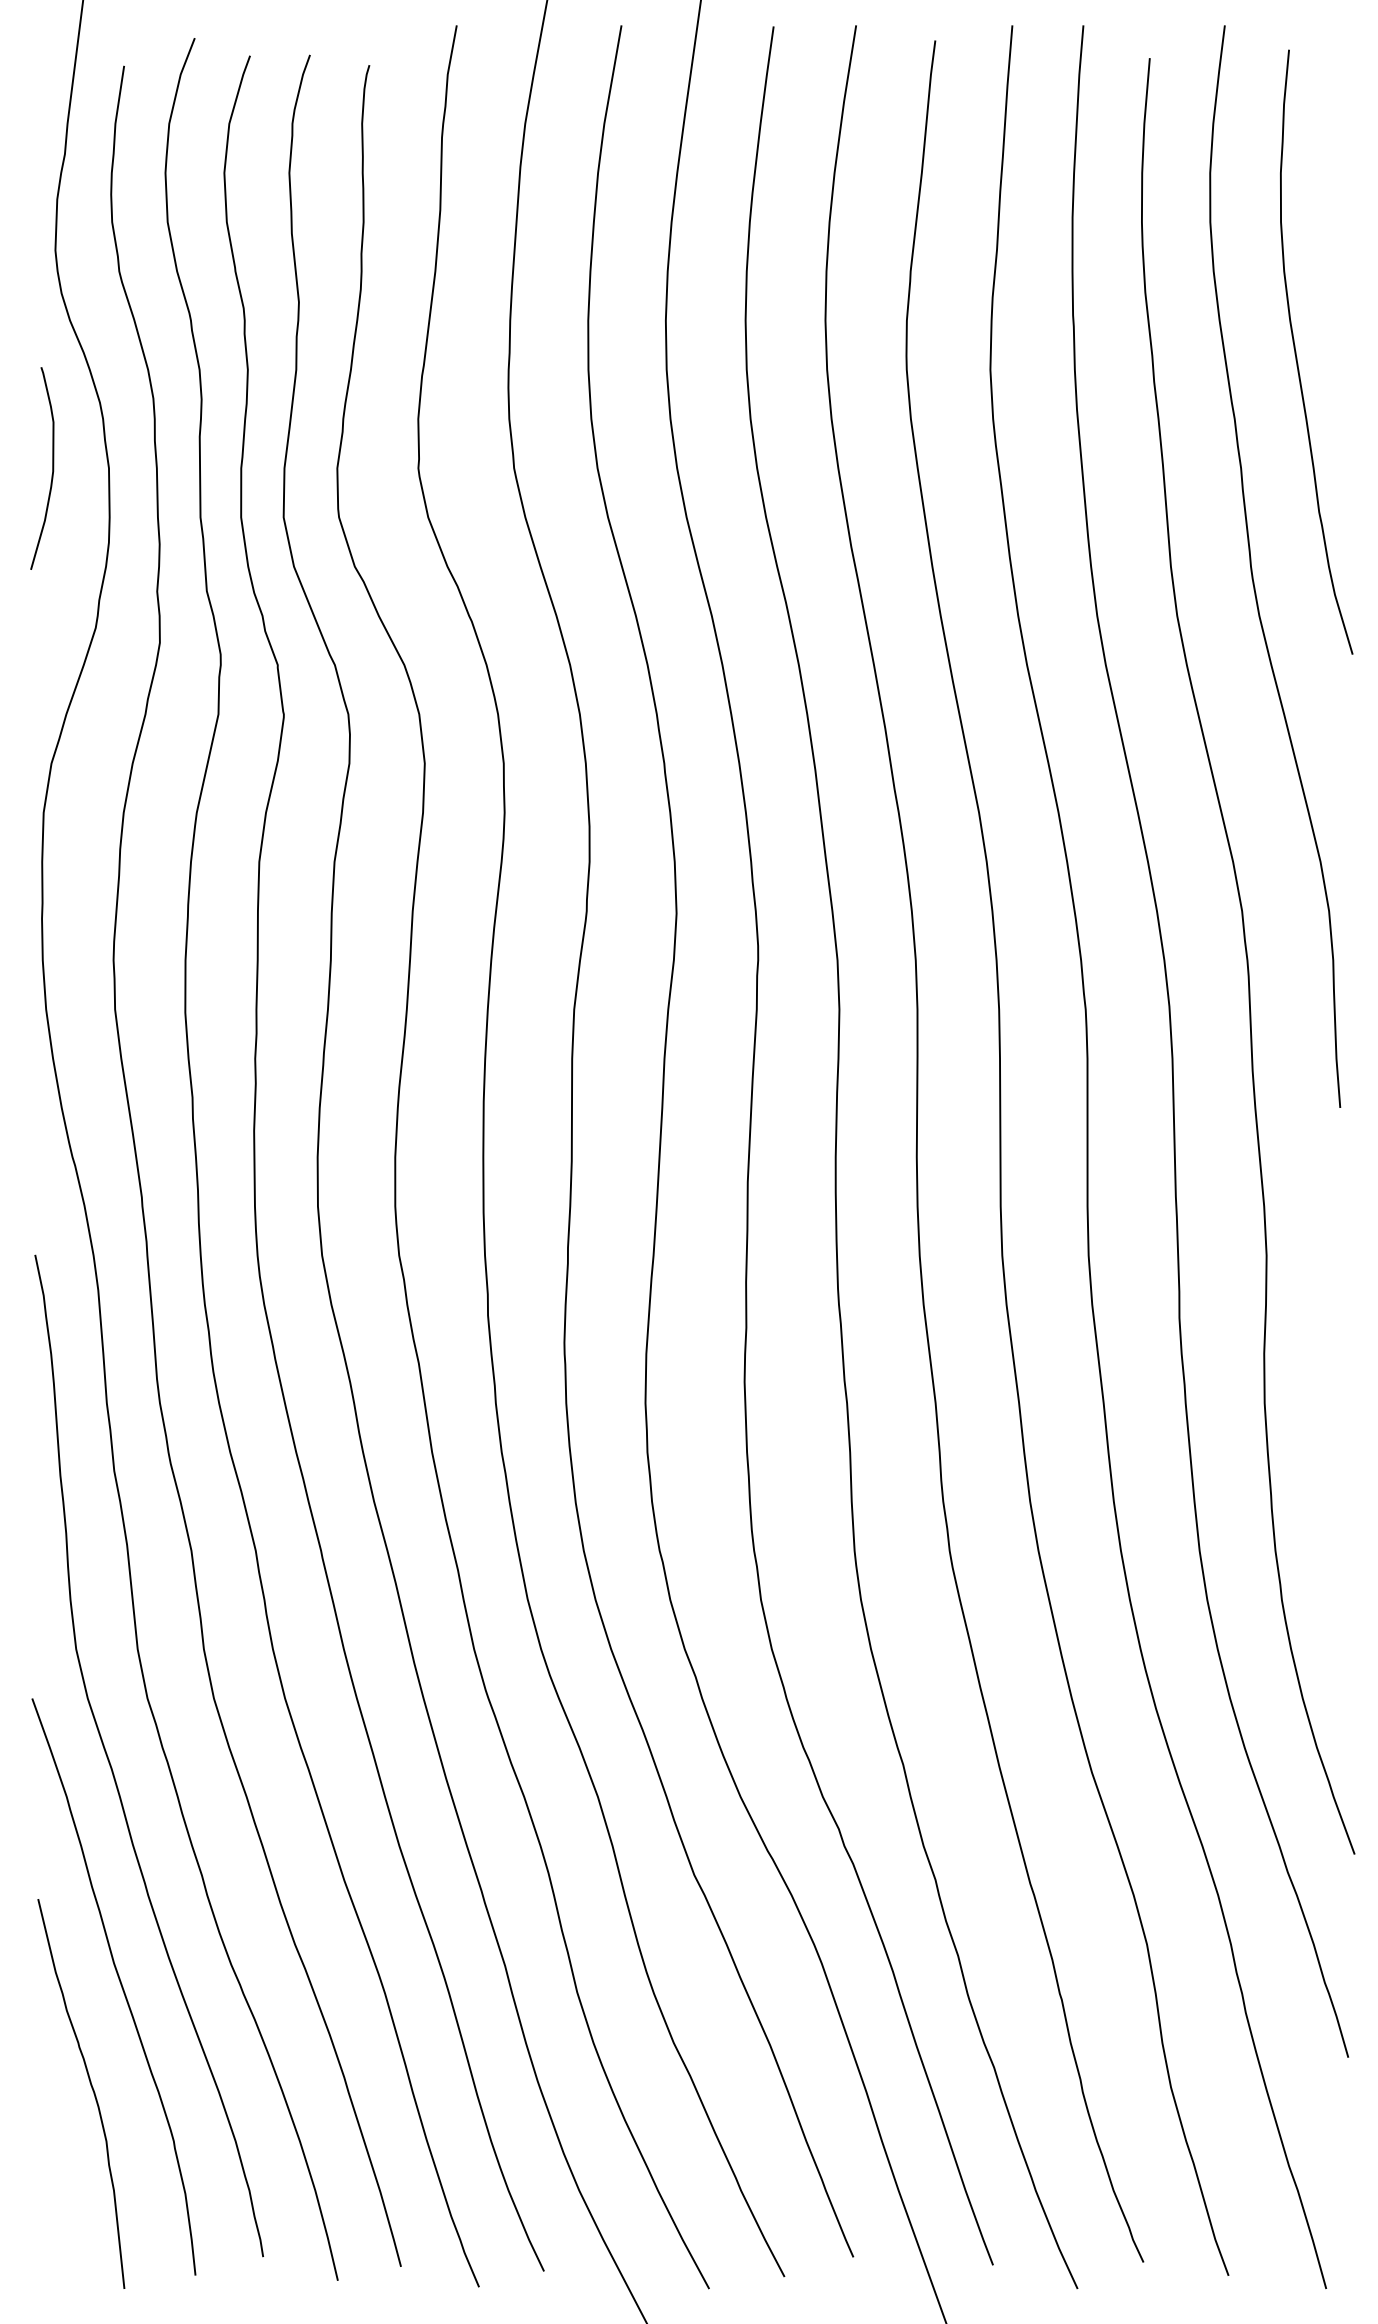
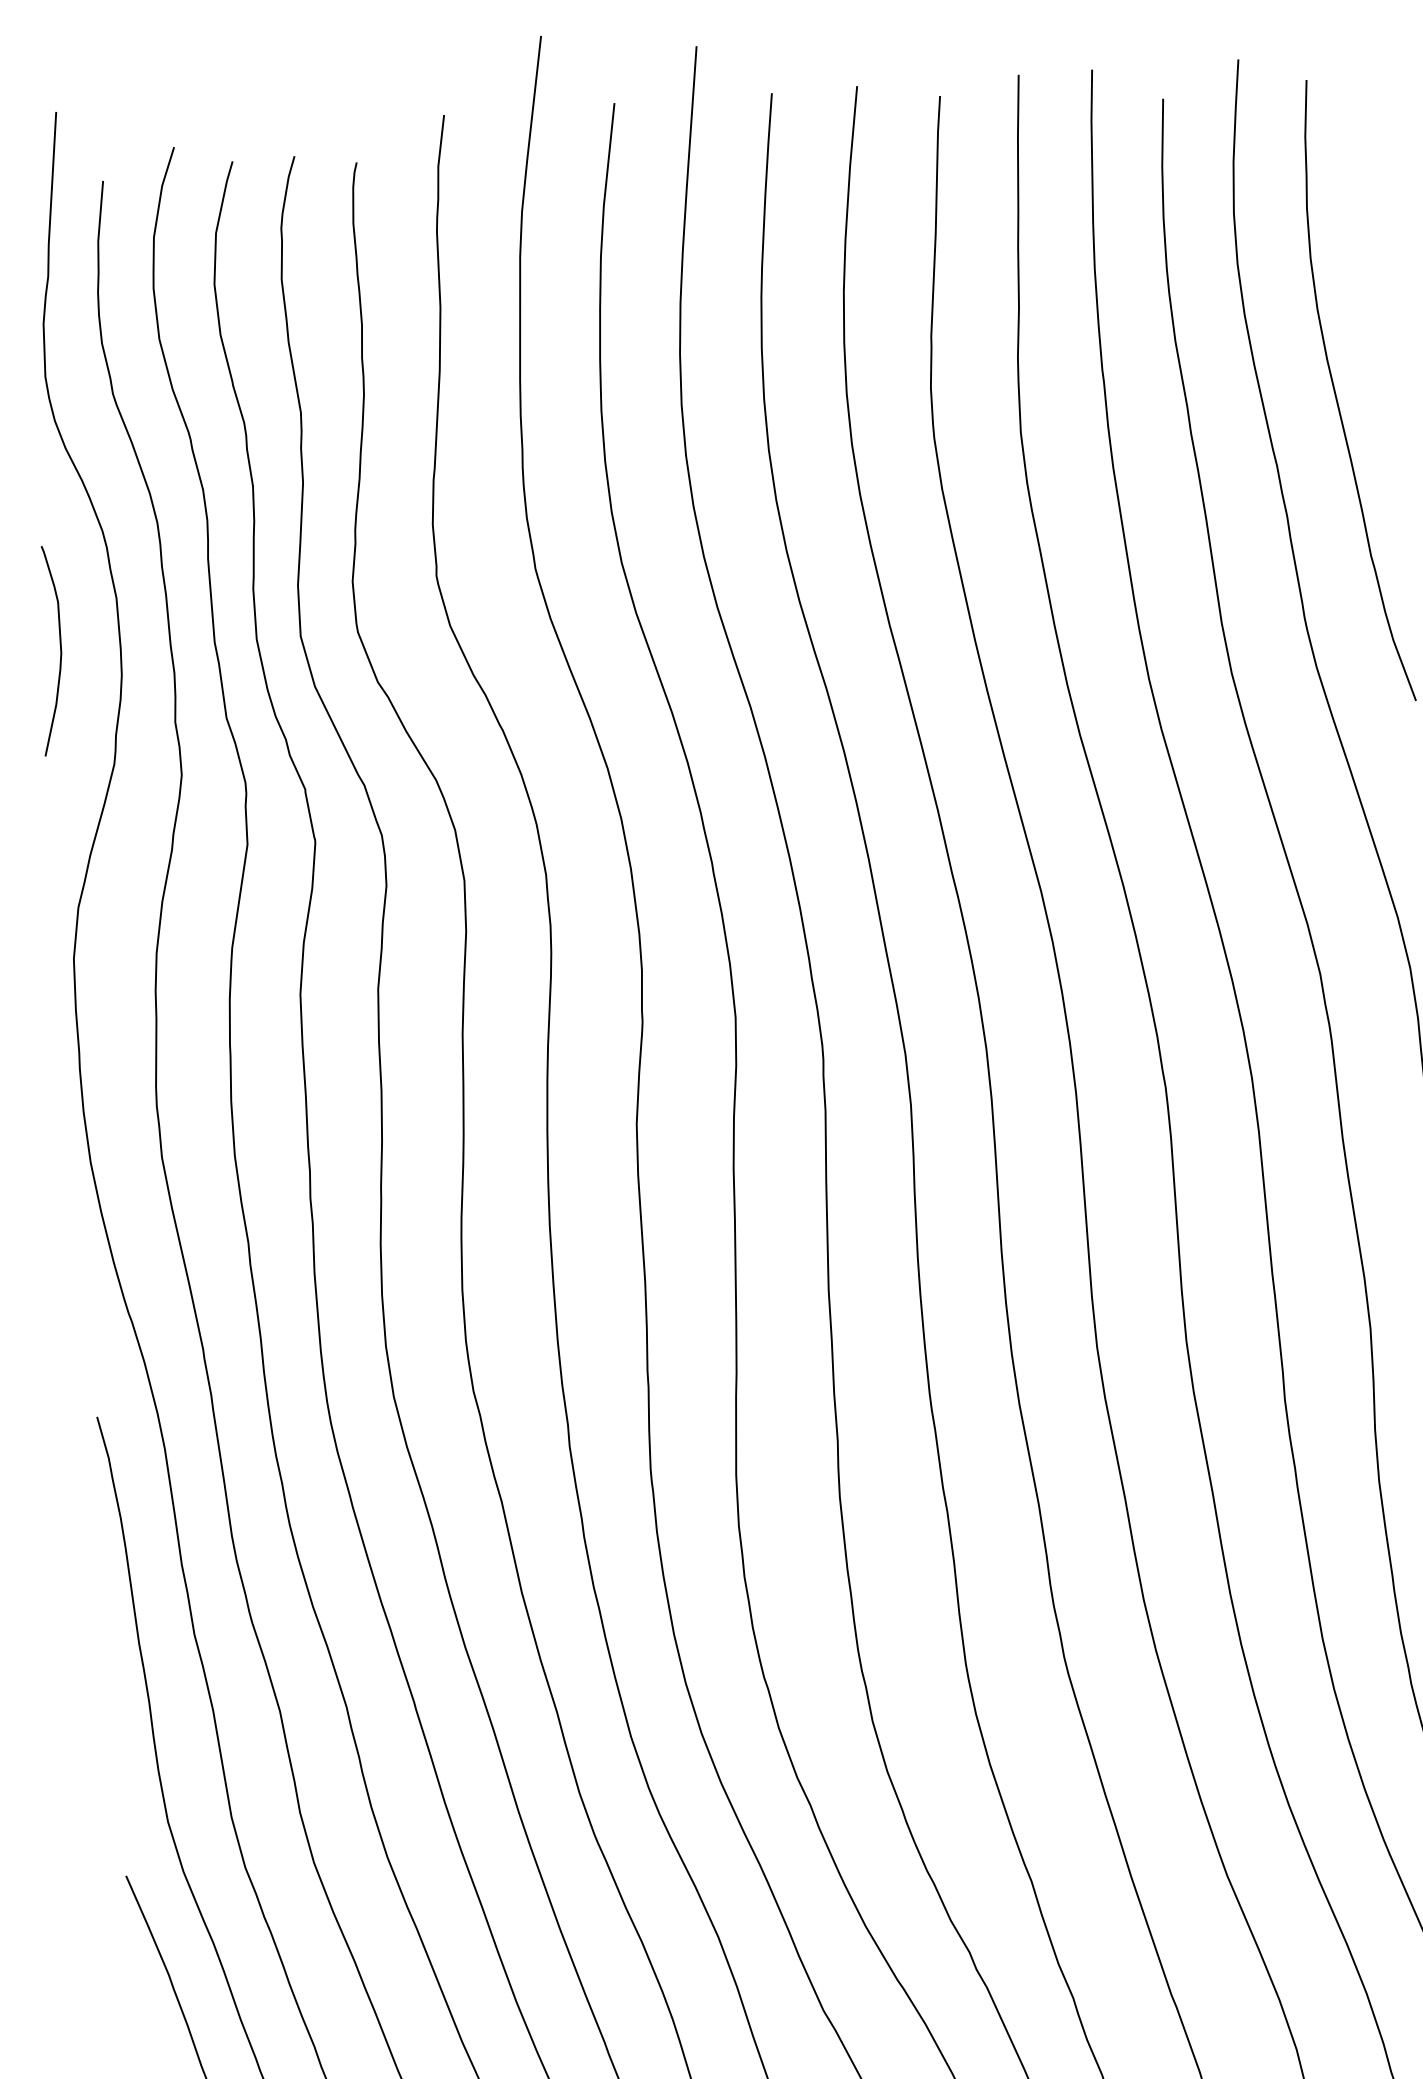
curve: (52, 468) -> (60, 650), moved

